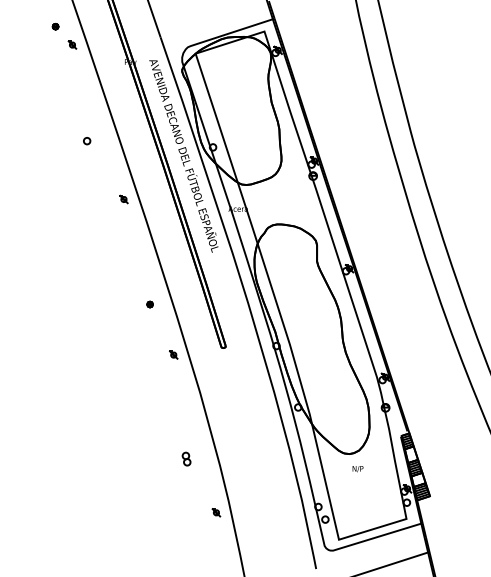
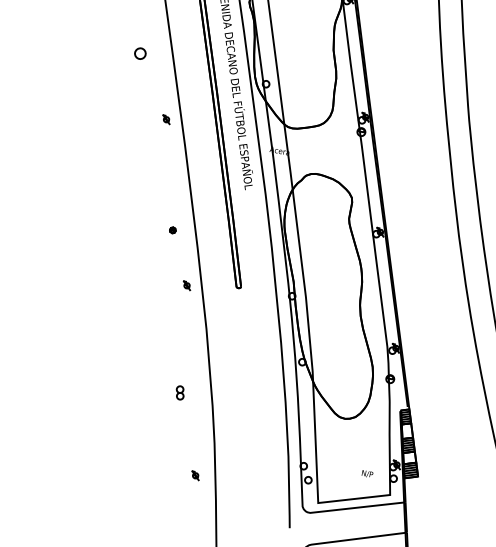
part: (87, 141) -> (140, 54), size x1.6
text: (357, 469) -> (366, 474), moved
part: (216, 512) -> (195, 475), moved

